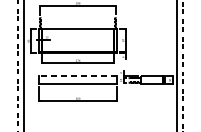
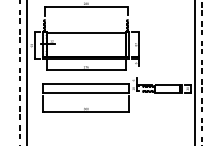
line: (77, 76) -> (85, 84), dashed -> solid

